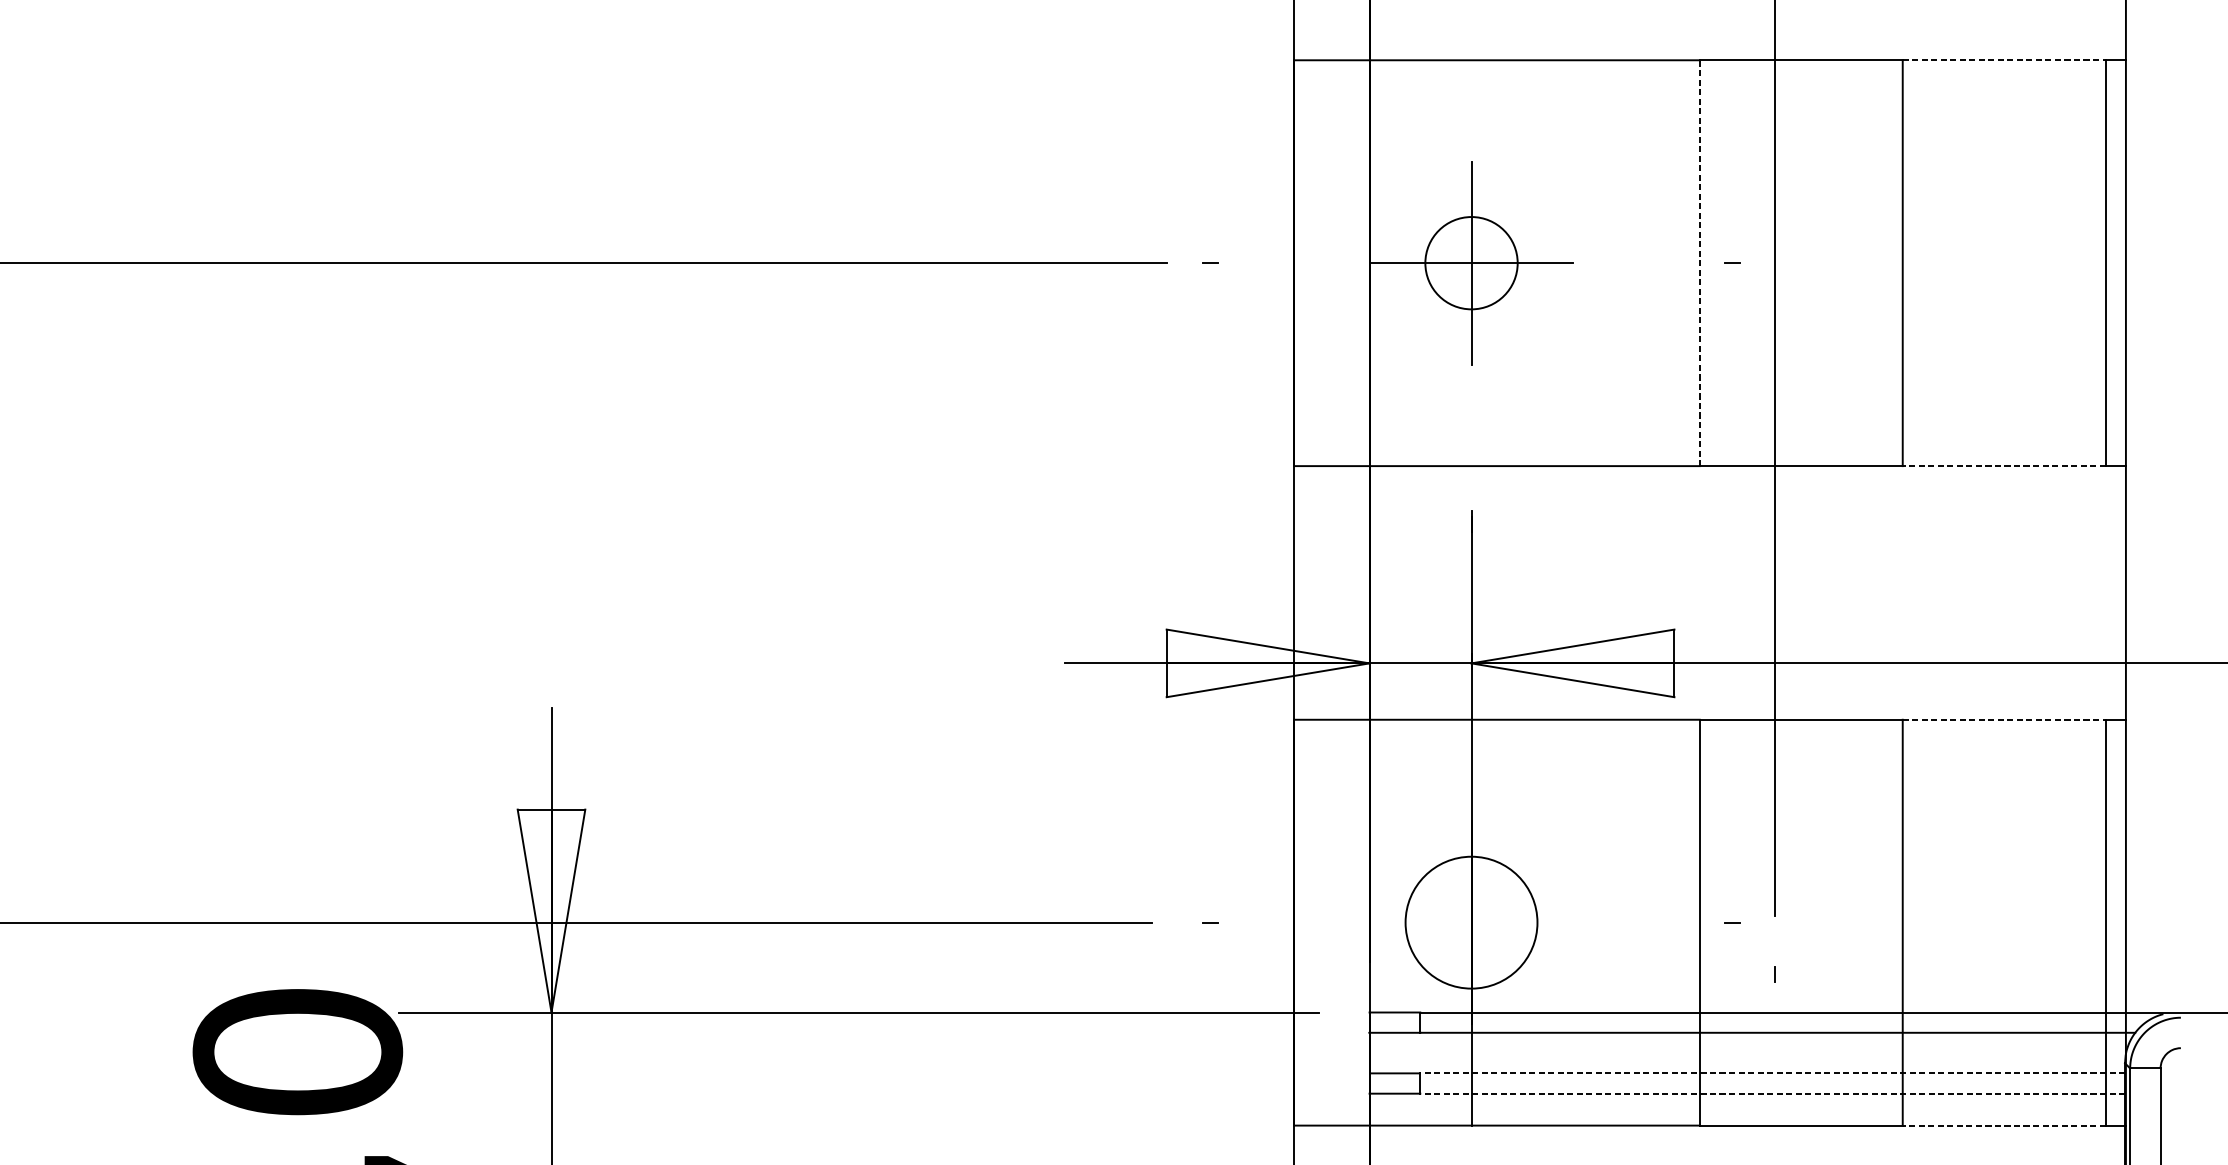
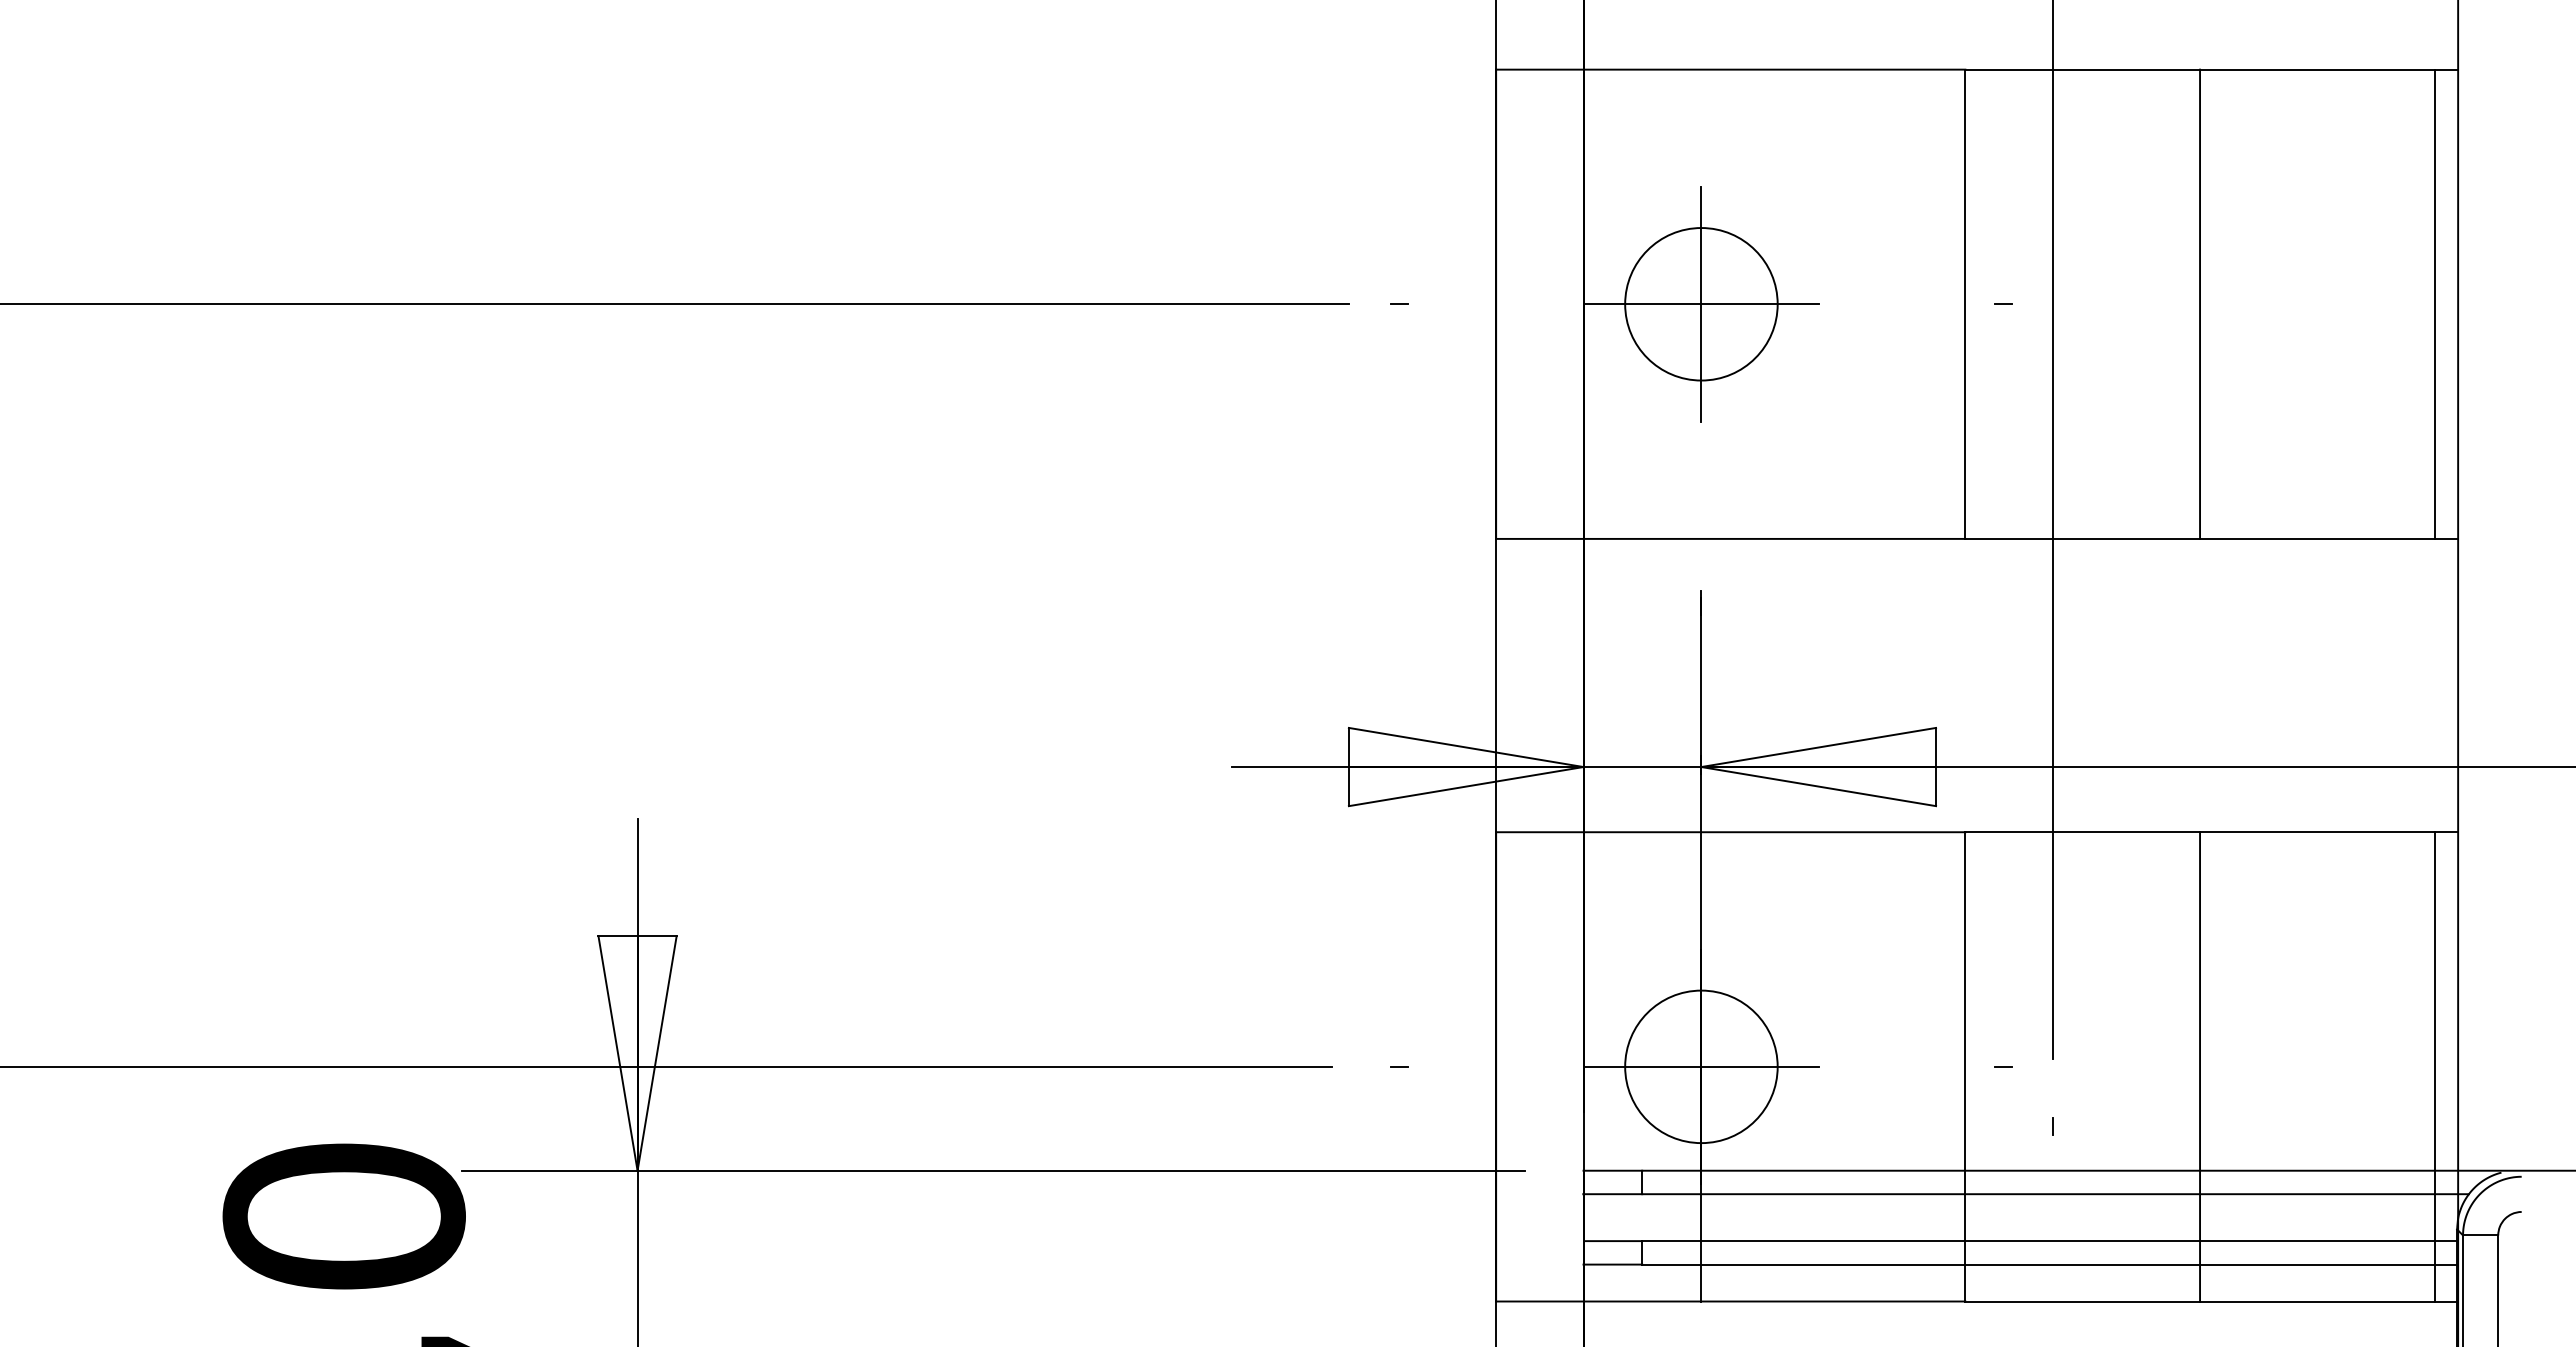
line: (2004, 60) -> (2317, 69), dashed -> solid
circle: (1471, 263) -> (1701, 304), size x1.43
line: (1699, 263) -> (1965, 304), dashed -> solid
line: (2003, 465) -> (2316, 538), dashed -> solid
line: (2004, 720) -> (2317, 832), dashed -> solid
line: (1471, 922) -> (1701, 1066), added
line: (1772, 1073) -> (2049, 1241), dashed -> solid
line: (1772, 1093) -> (2049, 1264), dashed -> solid
line: (2003, 1125) -> (2316, 1301), dashed -> solid

